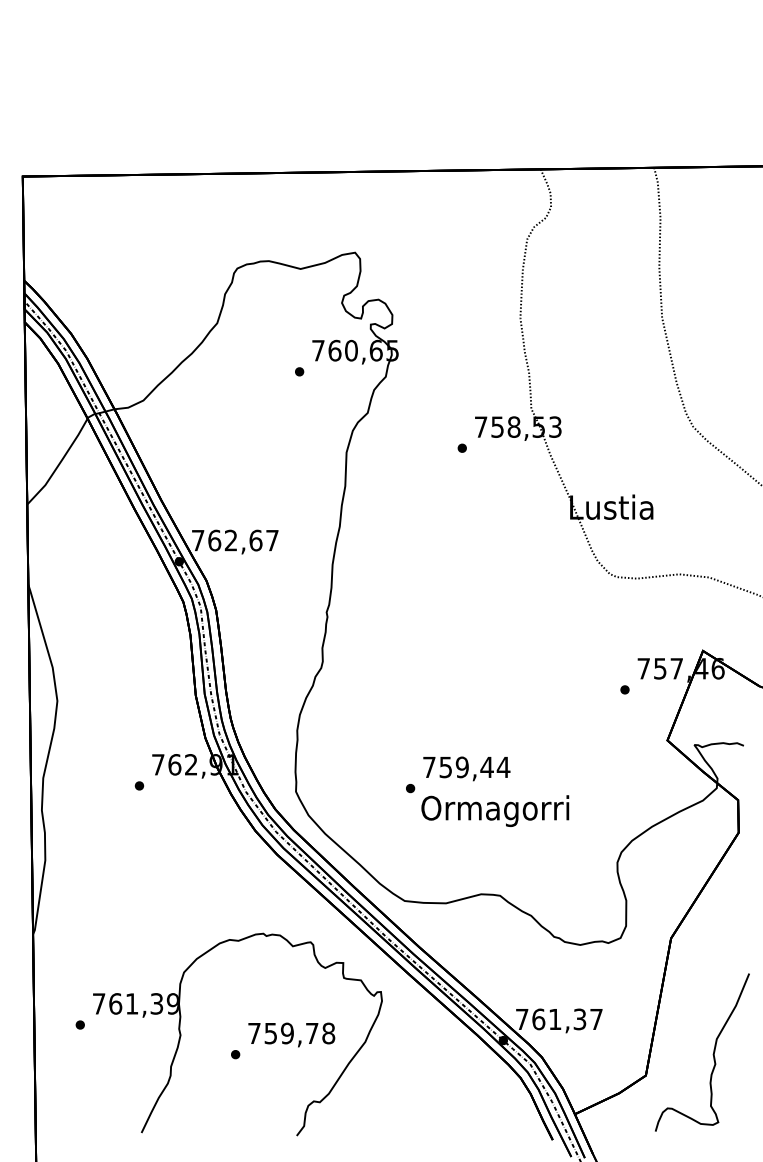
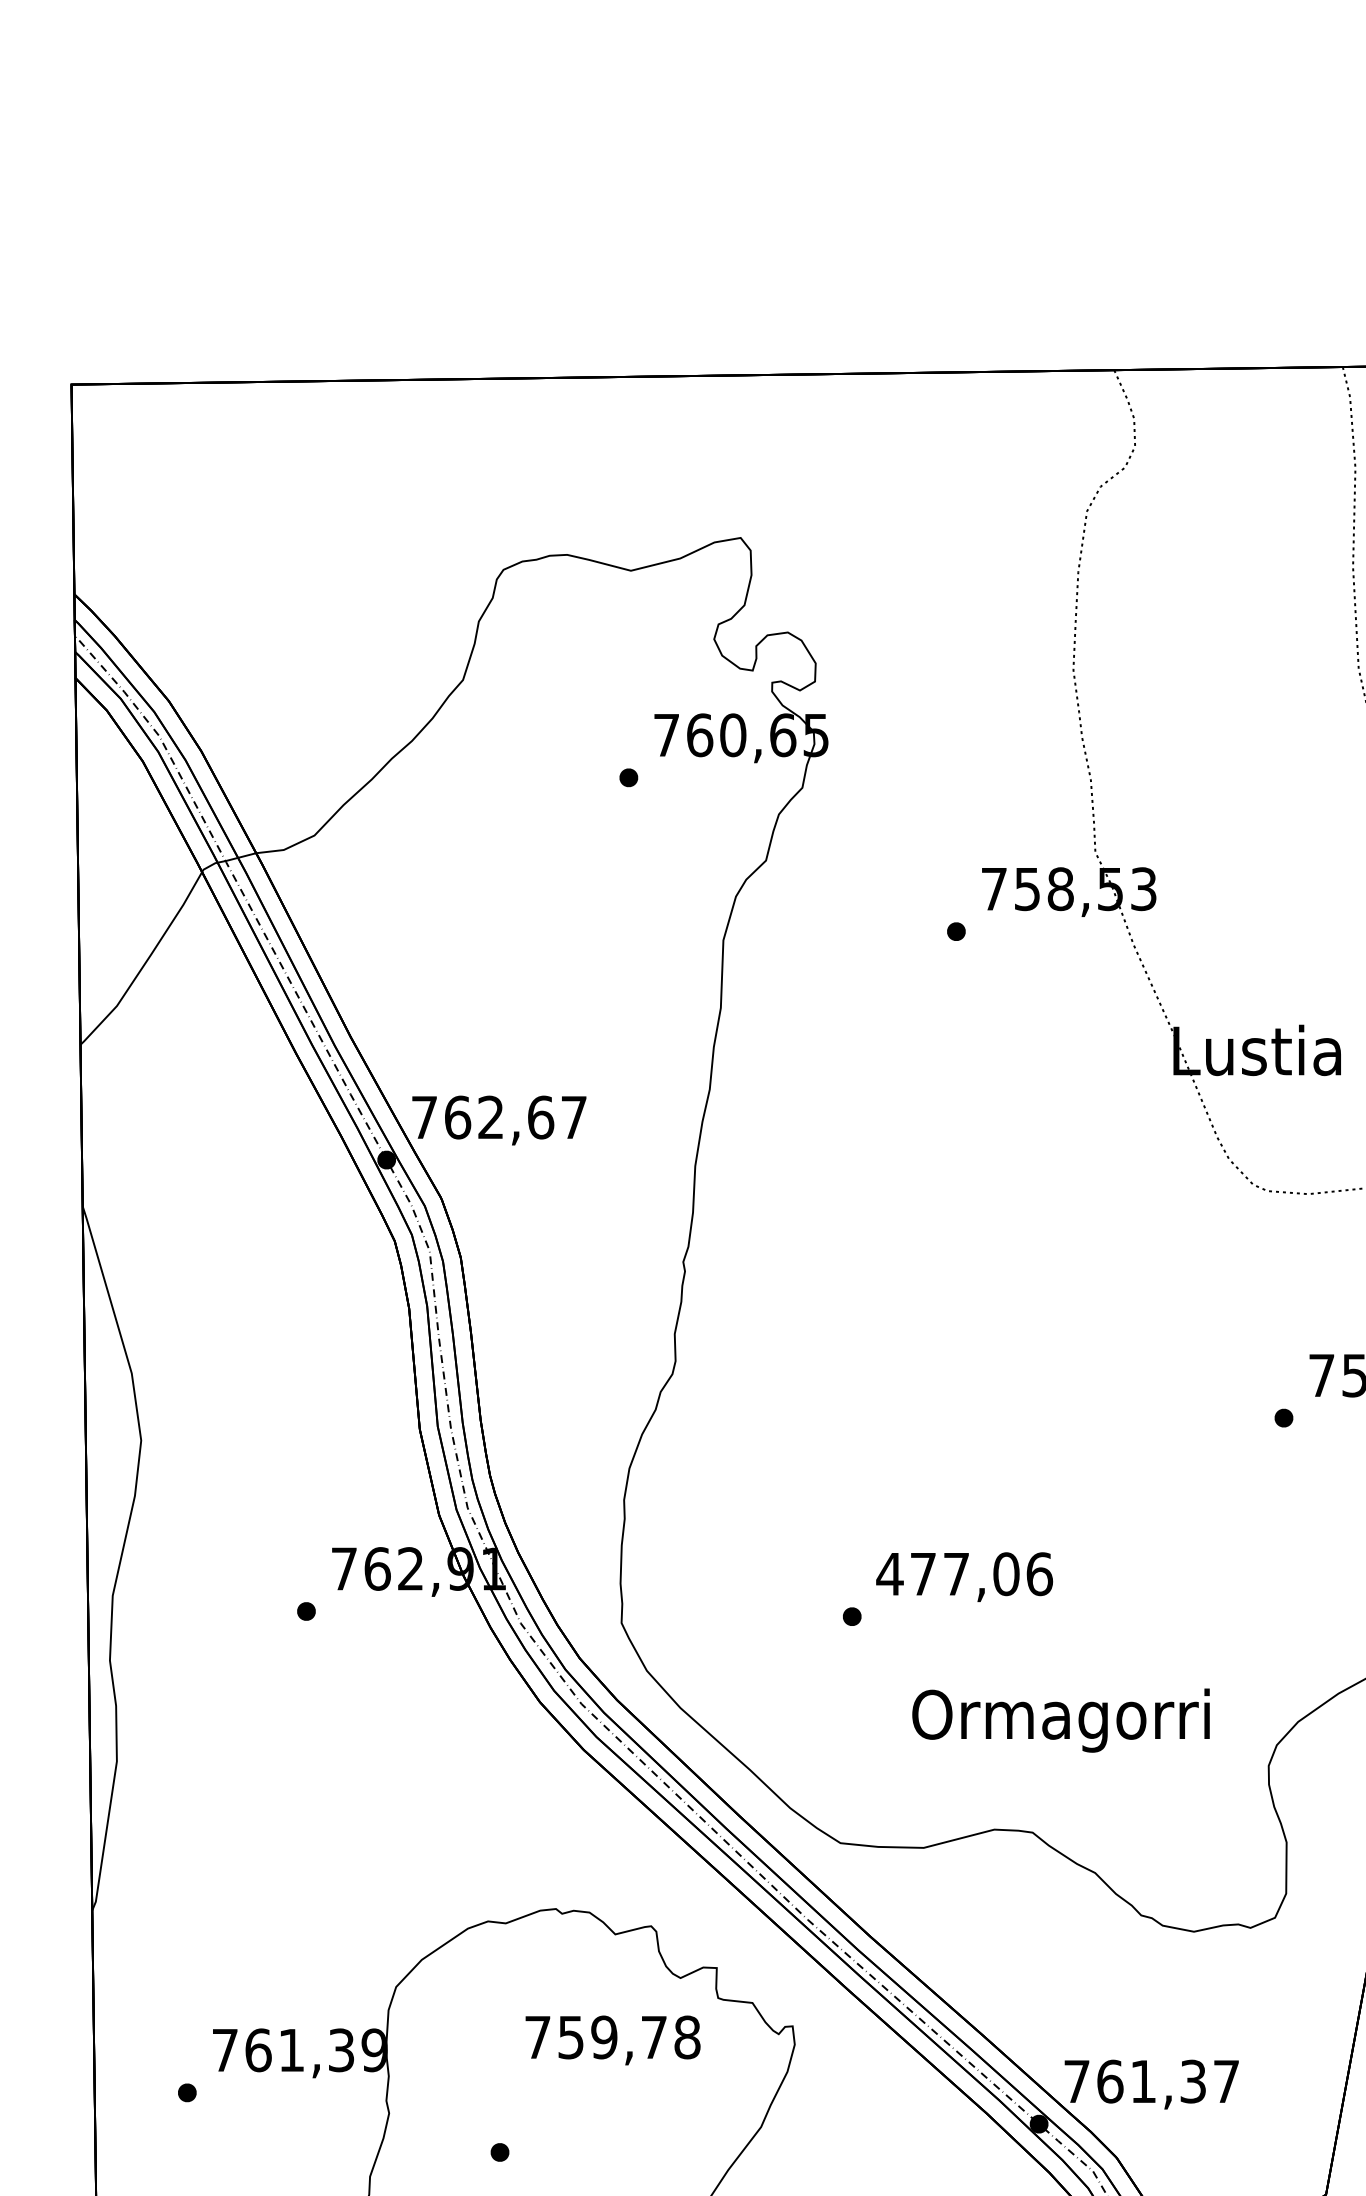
text: (466, 767) -> (964, 1574), 759,44 -> 477,06
text: (495, 810) -> (1061, 1719), moved
text: (291, 1034) -> (612, 2039), moved

